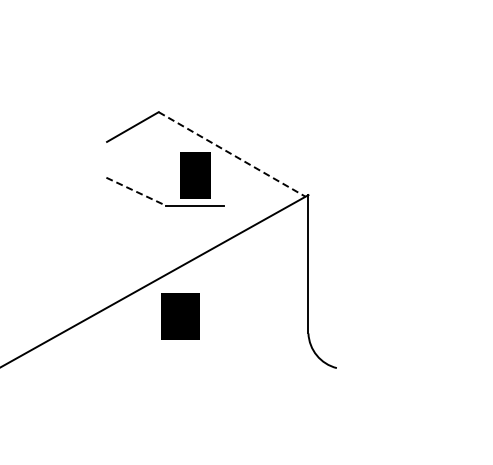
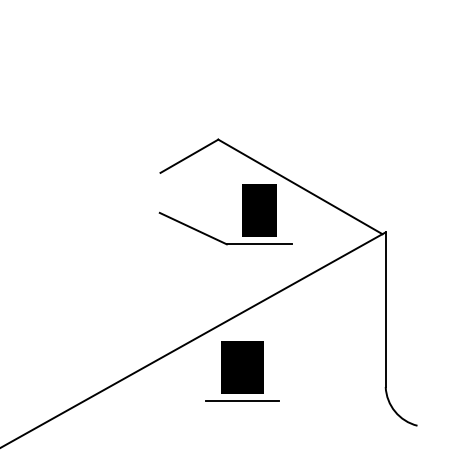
line: (232, 154) -> (300, 186), dashed -> solid
line: (136, 191) -> (193, 228), dashed -> solid
line: (180, 346) -> (242, 401), added

